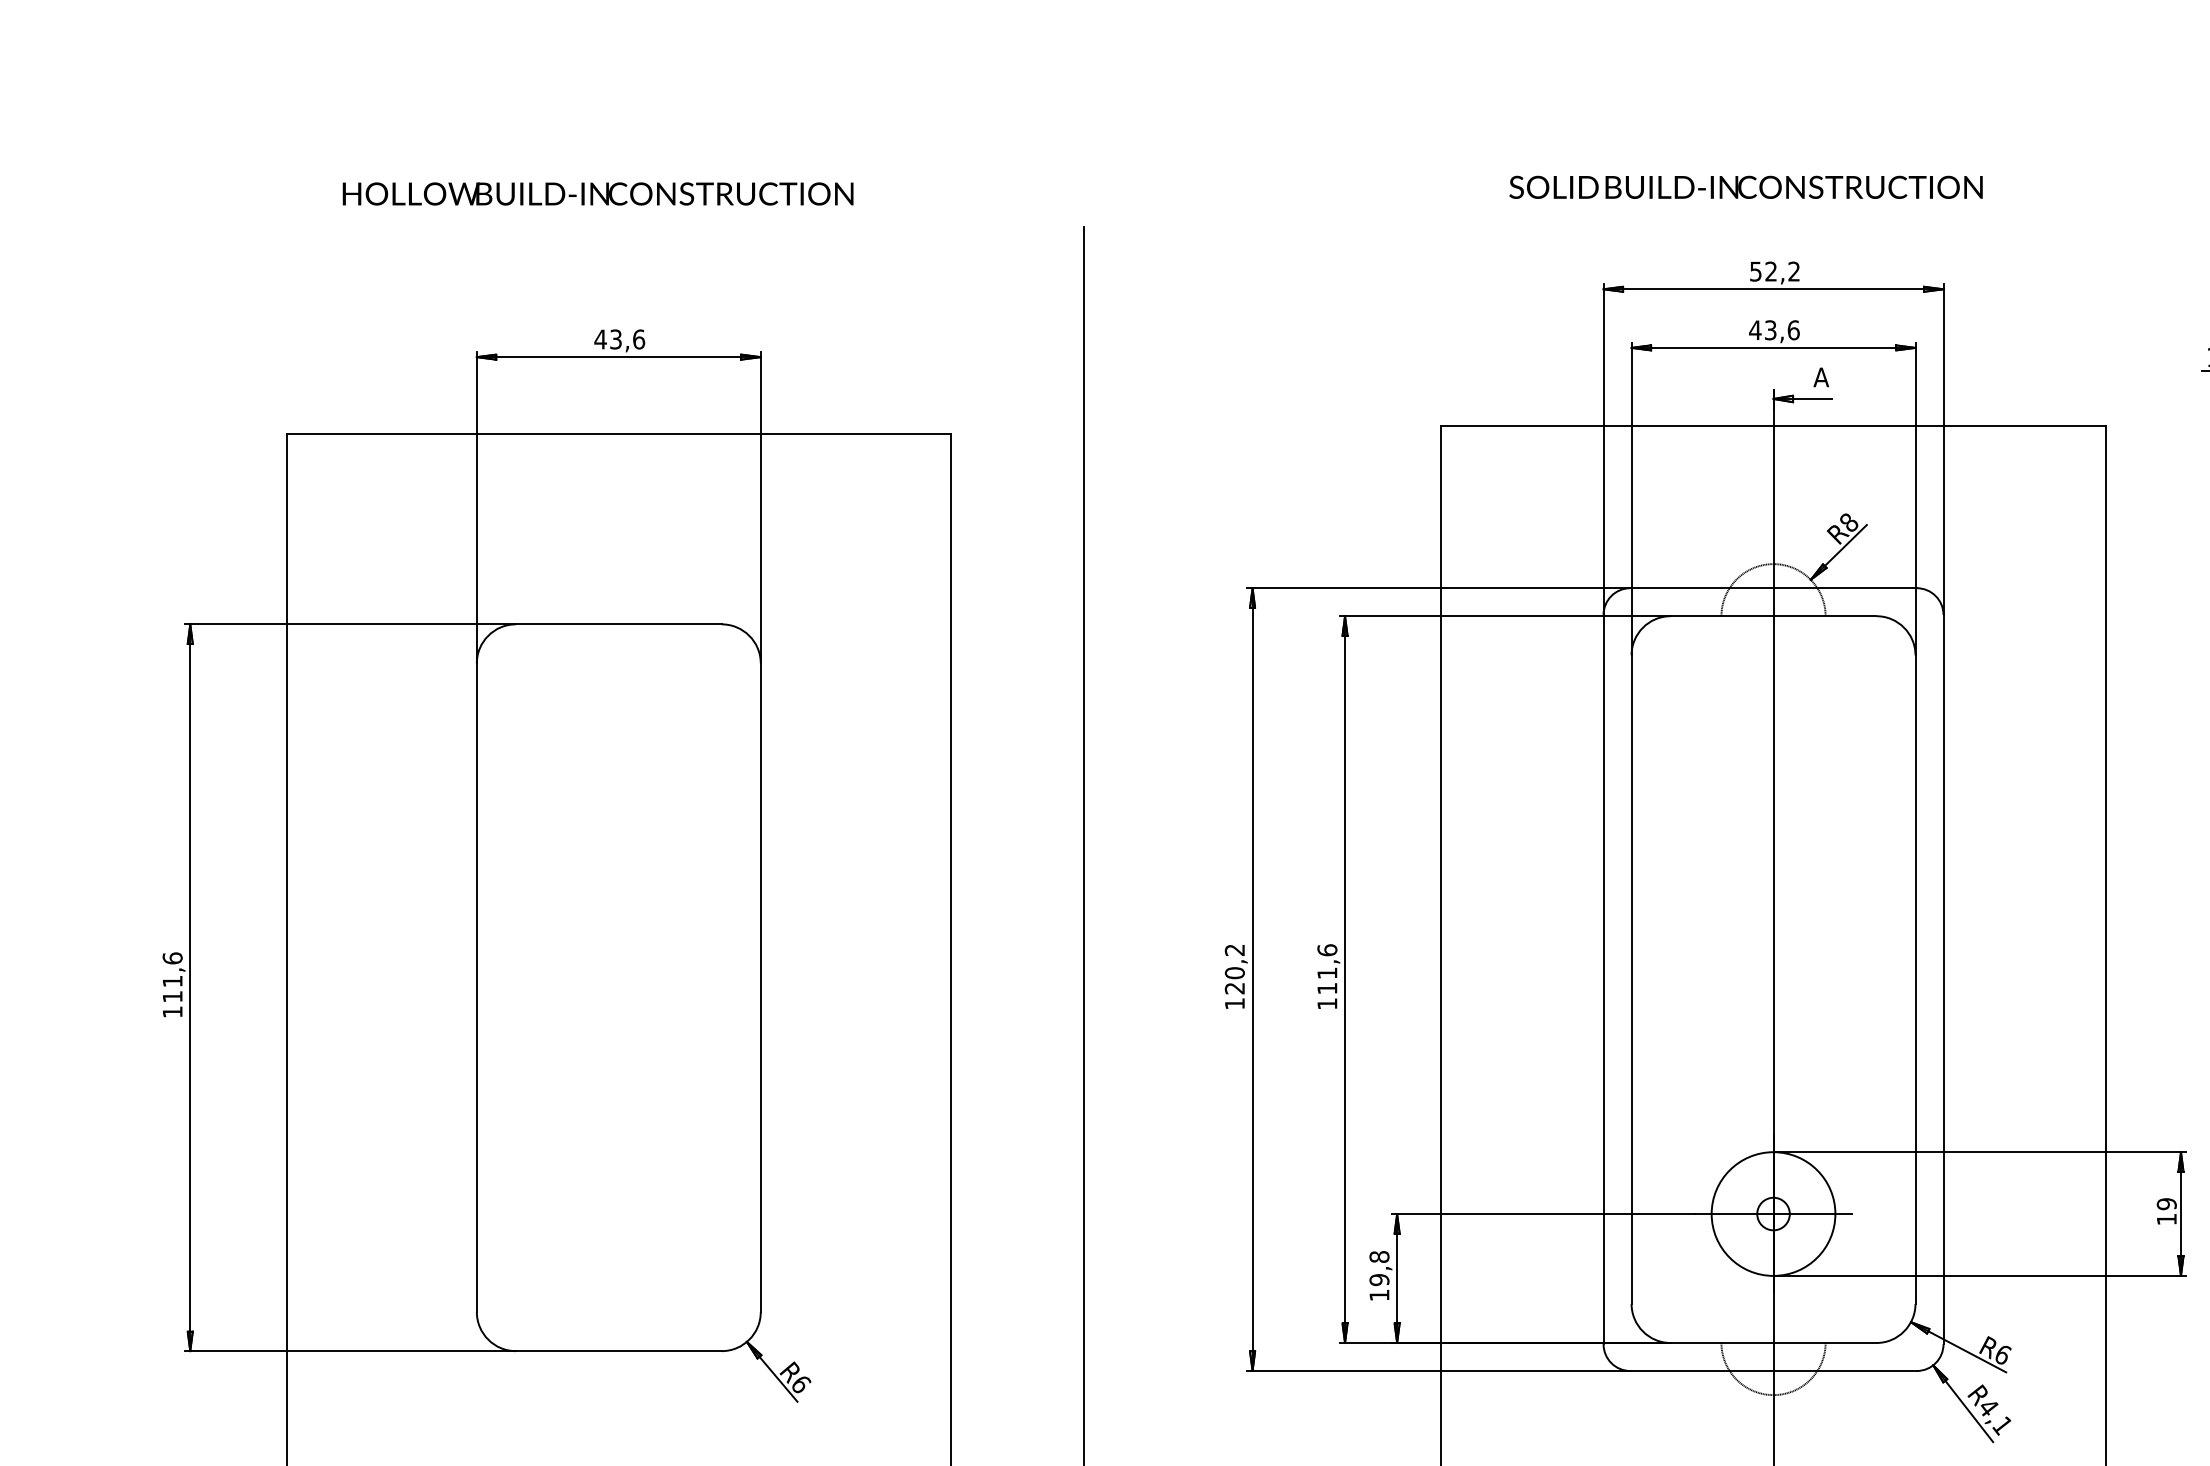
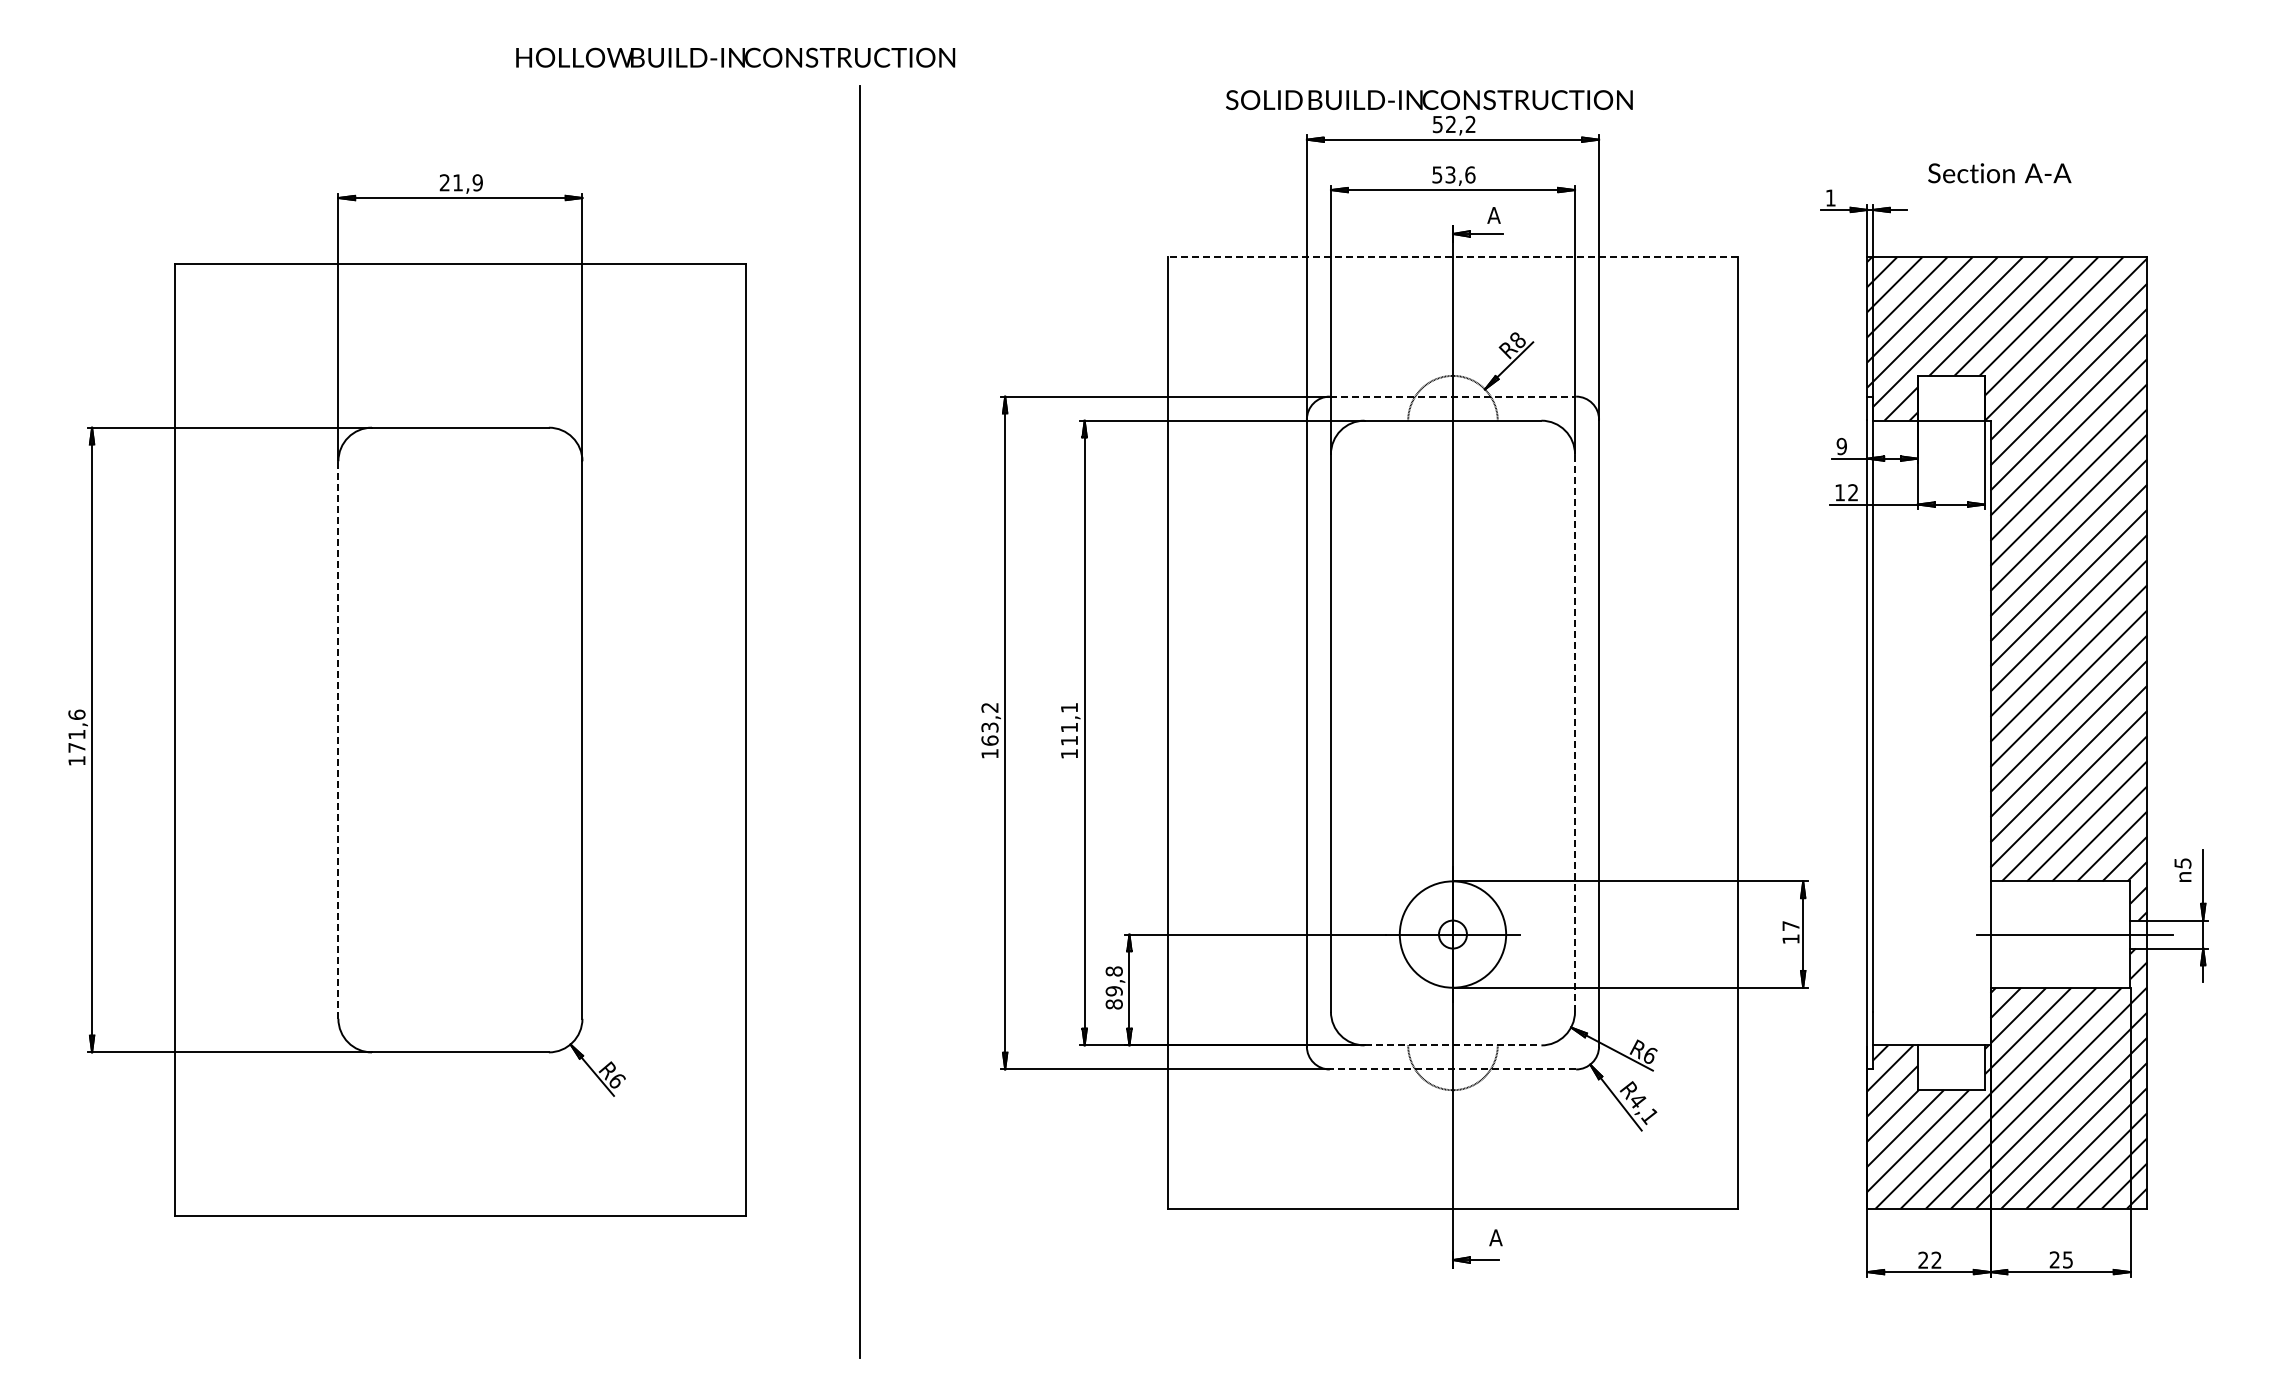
text: (1746, 186) -> (1429, 99), moved
text: (597, 193) -> (735, 57), moved
text: (1754, 329) -> (1436, 174), 43,6 -> 53,6
text: (620, 339) -> (461, 182), 43,6 -> 21,9
line: (1772, 426) -> (1452, 257), solid -> dashed
line: (1774, 588) -> (1453, 396), solid -> dashed
text: (1327, 949) -> (1069, 707), 111,6 -> 111,1
text: (1234, 980) -> (989, 733), 120,2 -> 163,2
line: (1916, 980) -> (1575, 733), solid -> dashed
line: (476, 988) -> (338, 740), solid -> dashed
text: (172, 996) -> (76, 747), 111,6 -> 171,6
text: (2166, 1204) -> (1790, 926), 19 -> 17
text: (1378, 1295) -> (1113, 1004), 19,8 -> 89,8
line: (1774, 1343) -> (1453, 1045), solid -> dashed
line: (1772, 1371) -> (1452, 1069), solid -> dashed

